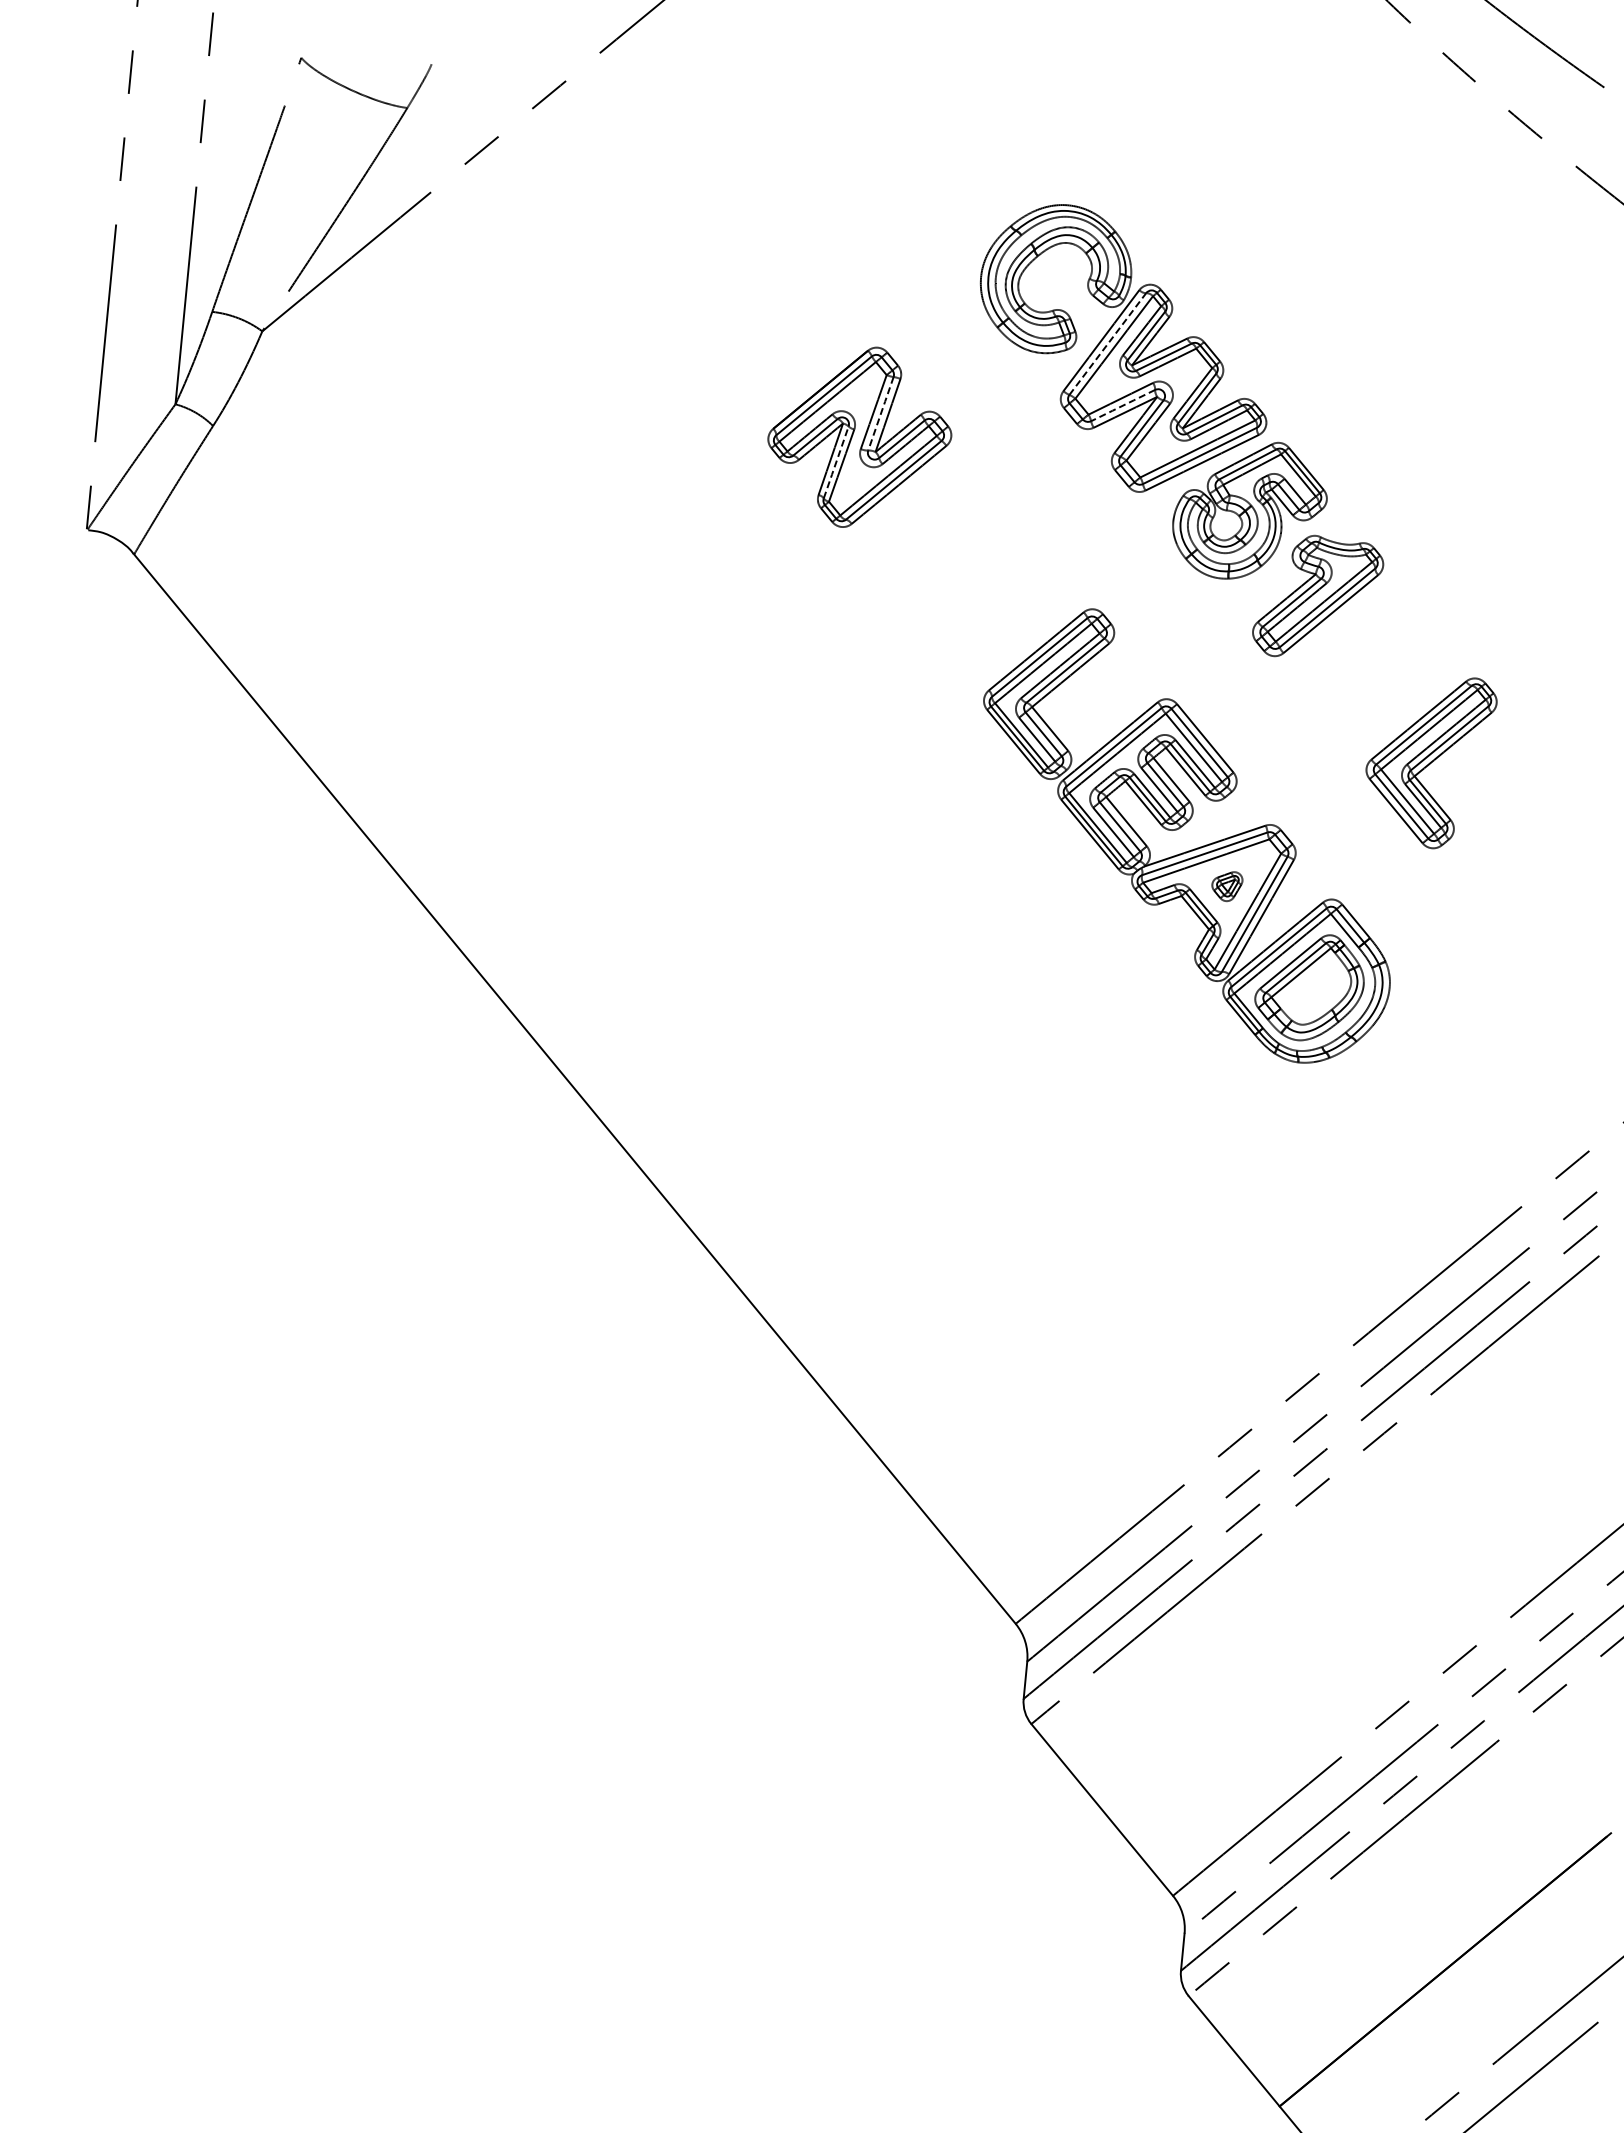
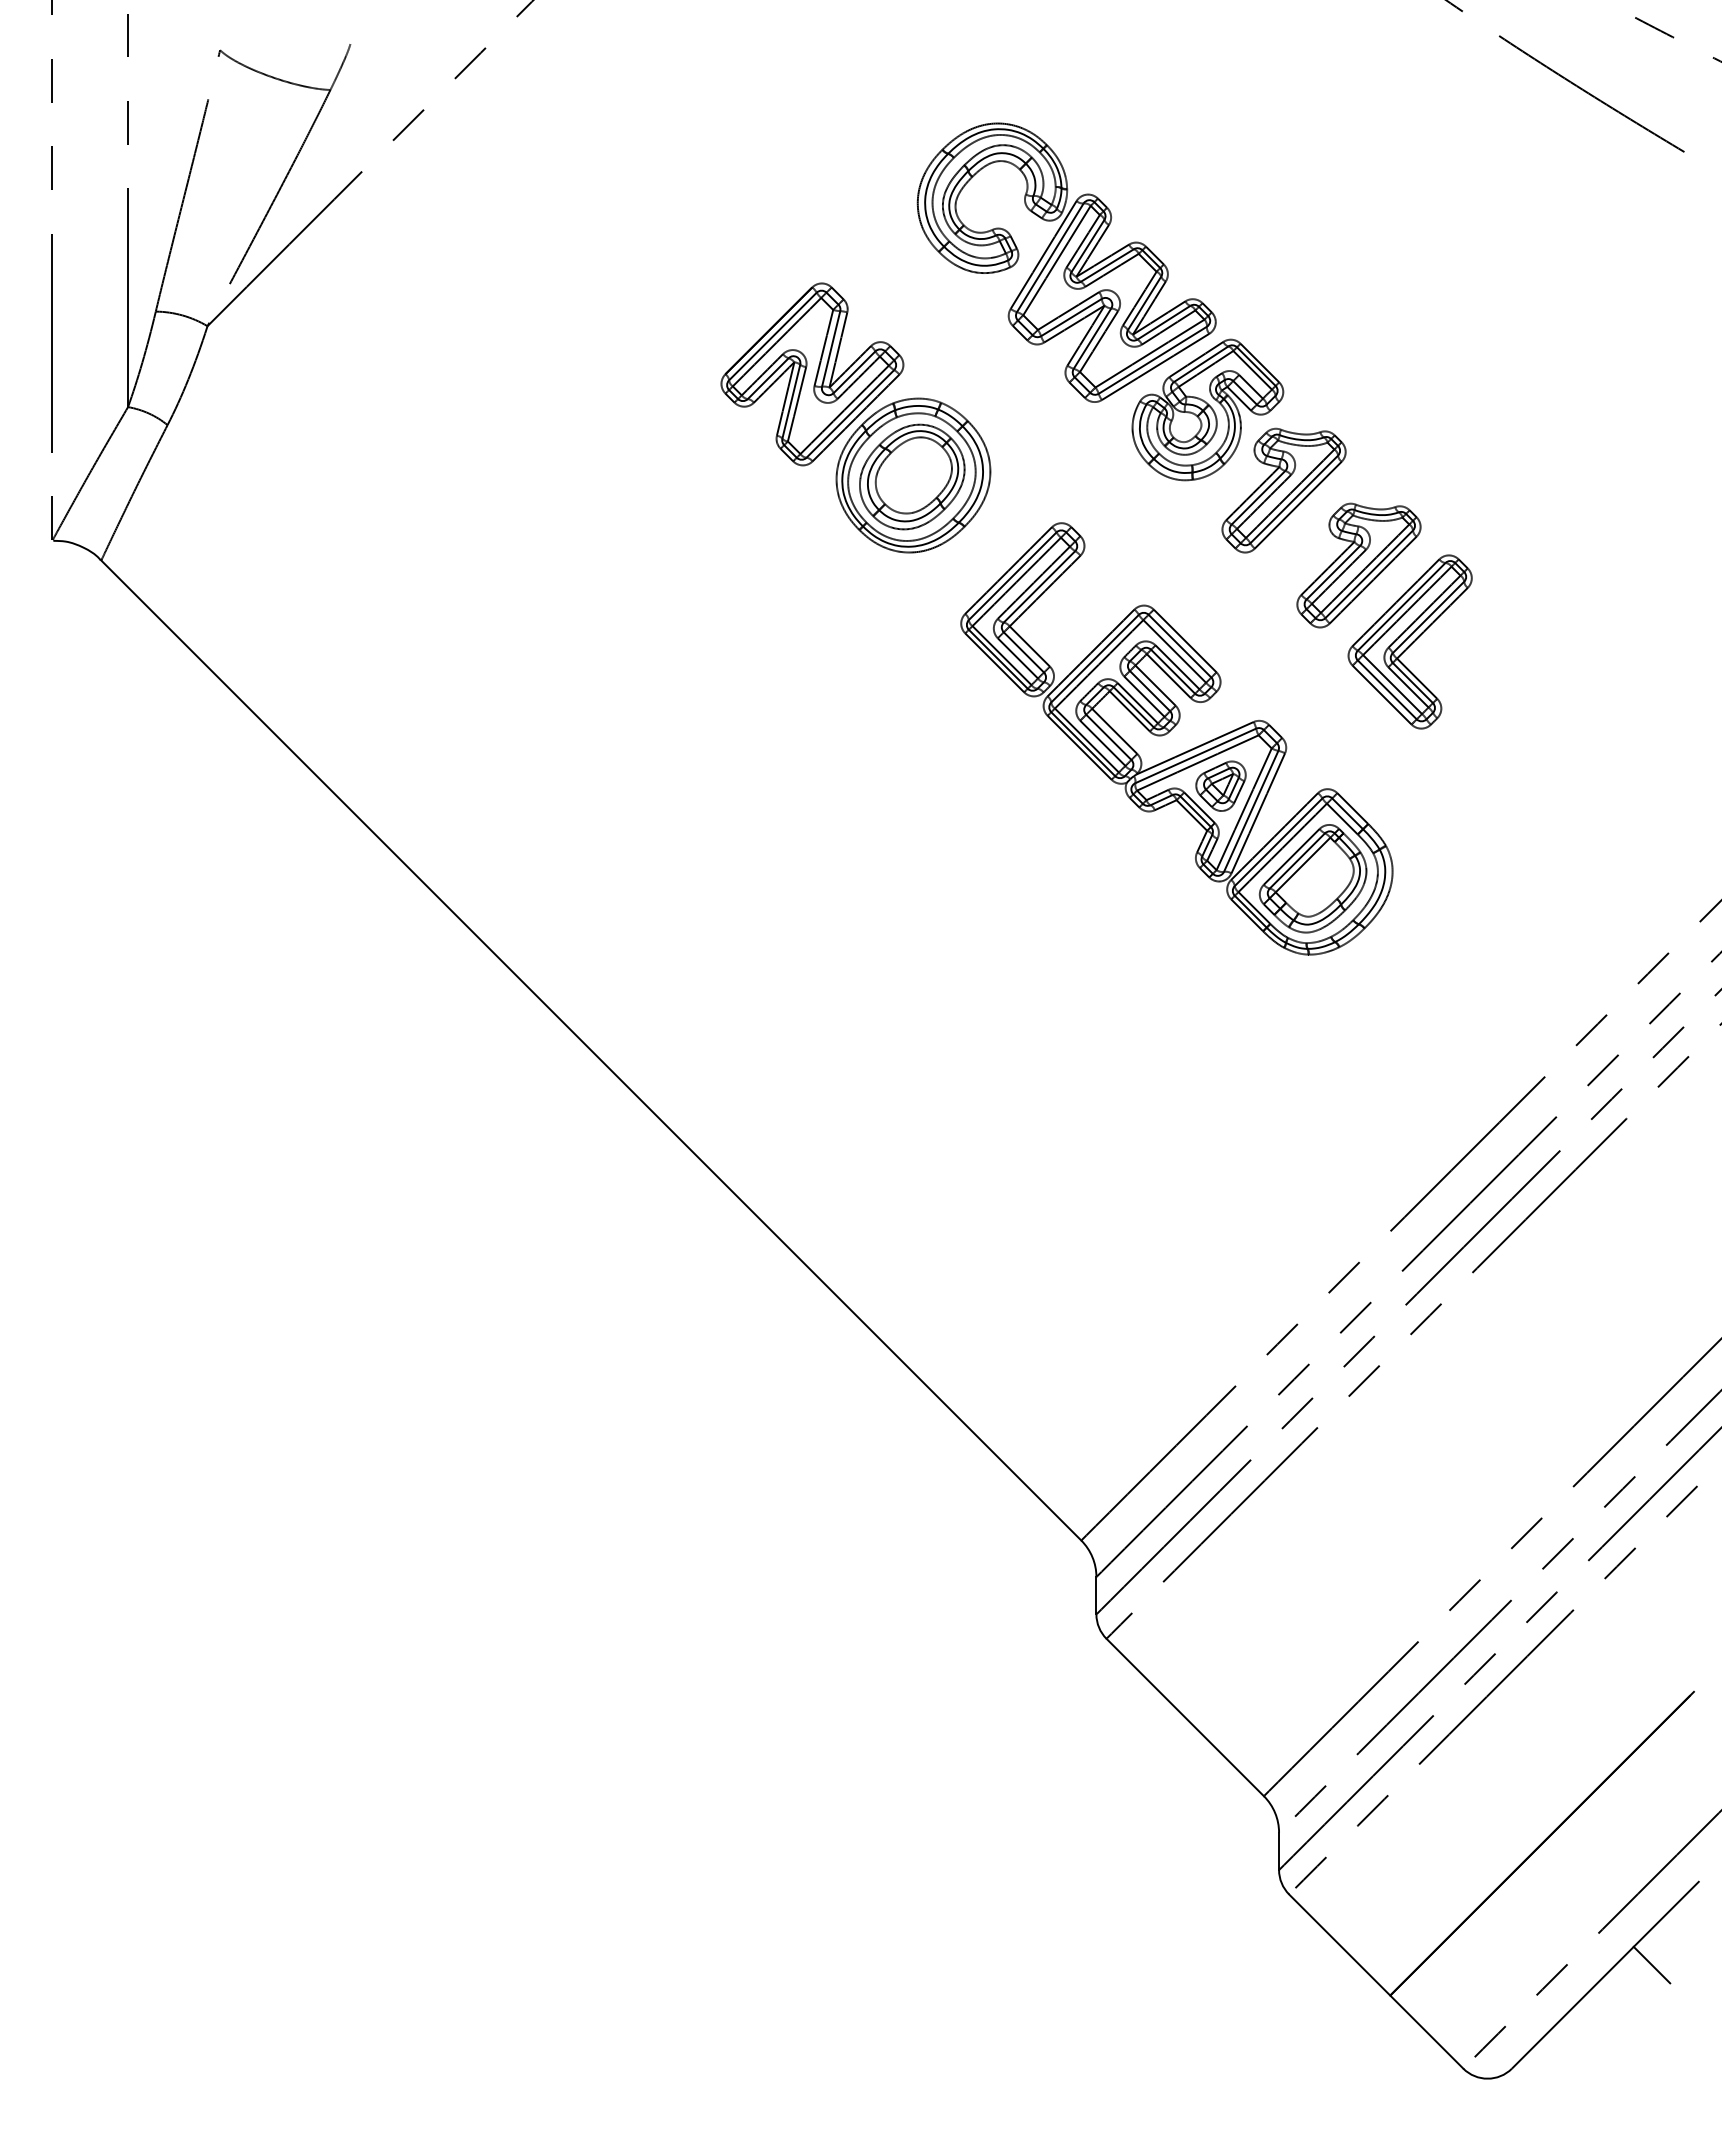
line: (1108, 343) -> (1050, 257), dashed -> solid
line: (1123, 405) -> (1071, 317), dashed -> solid
line: (881, 414) -> (831, 349), dashed -> solid
line: (836, 462) -> (791, 401), dashed -> solid
part: (950, 547) -> (913, 475), added
part: (1385, 679) -> (1358, 565), added
part: (1226, 885) -> (1220, 785), size x1.67
line: (1542, 2100) -> (1651, 1964), added

